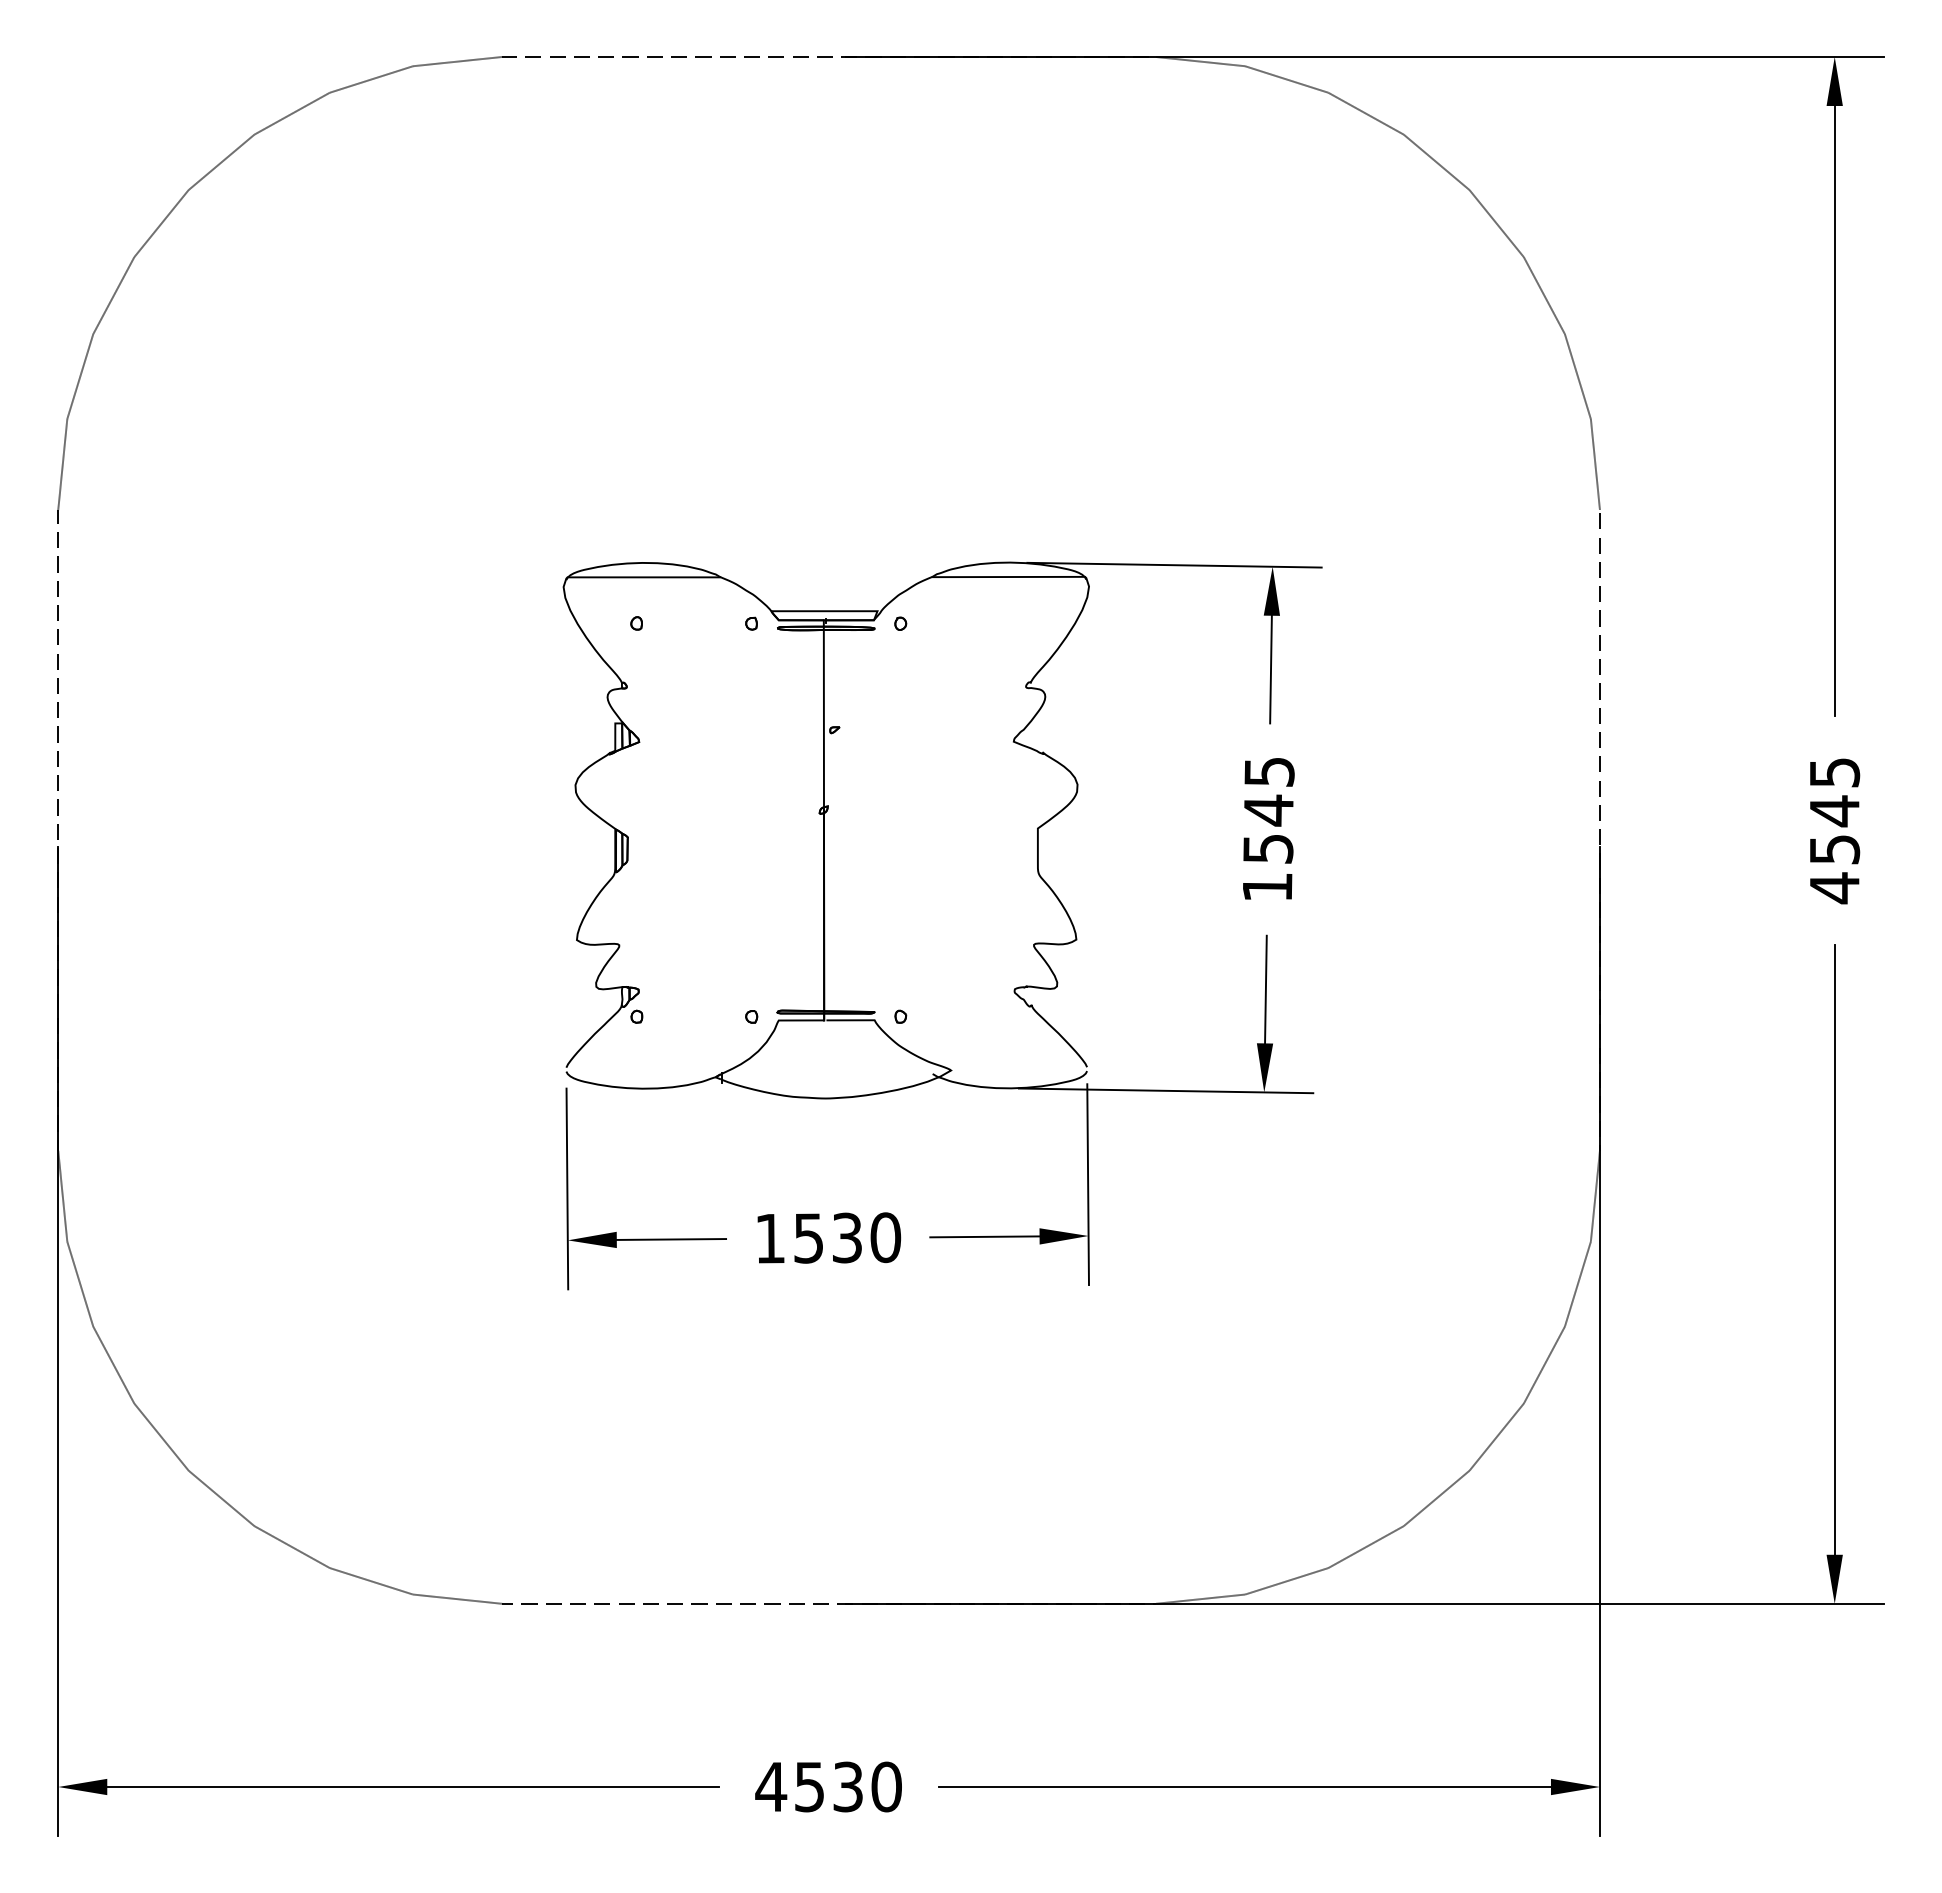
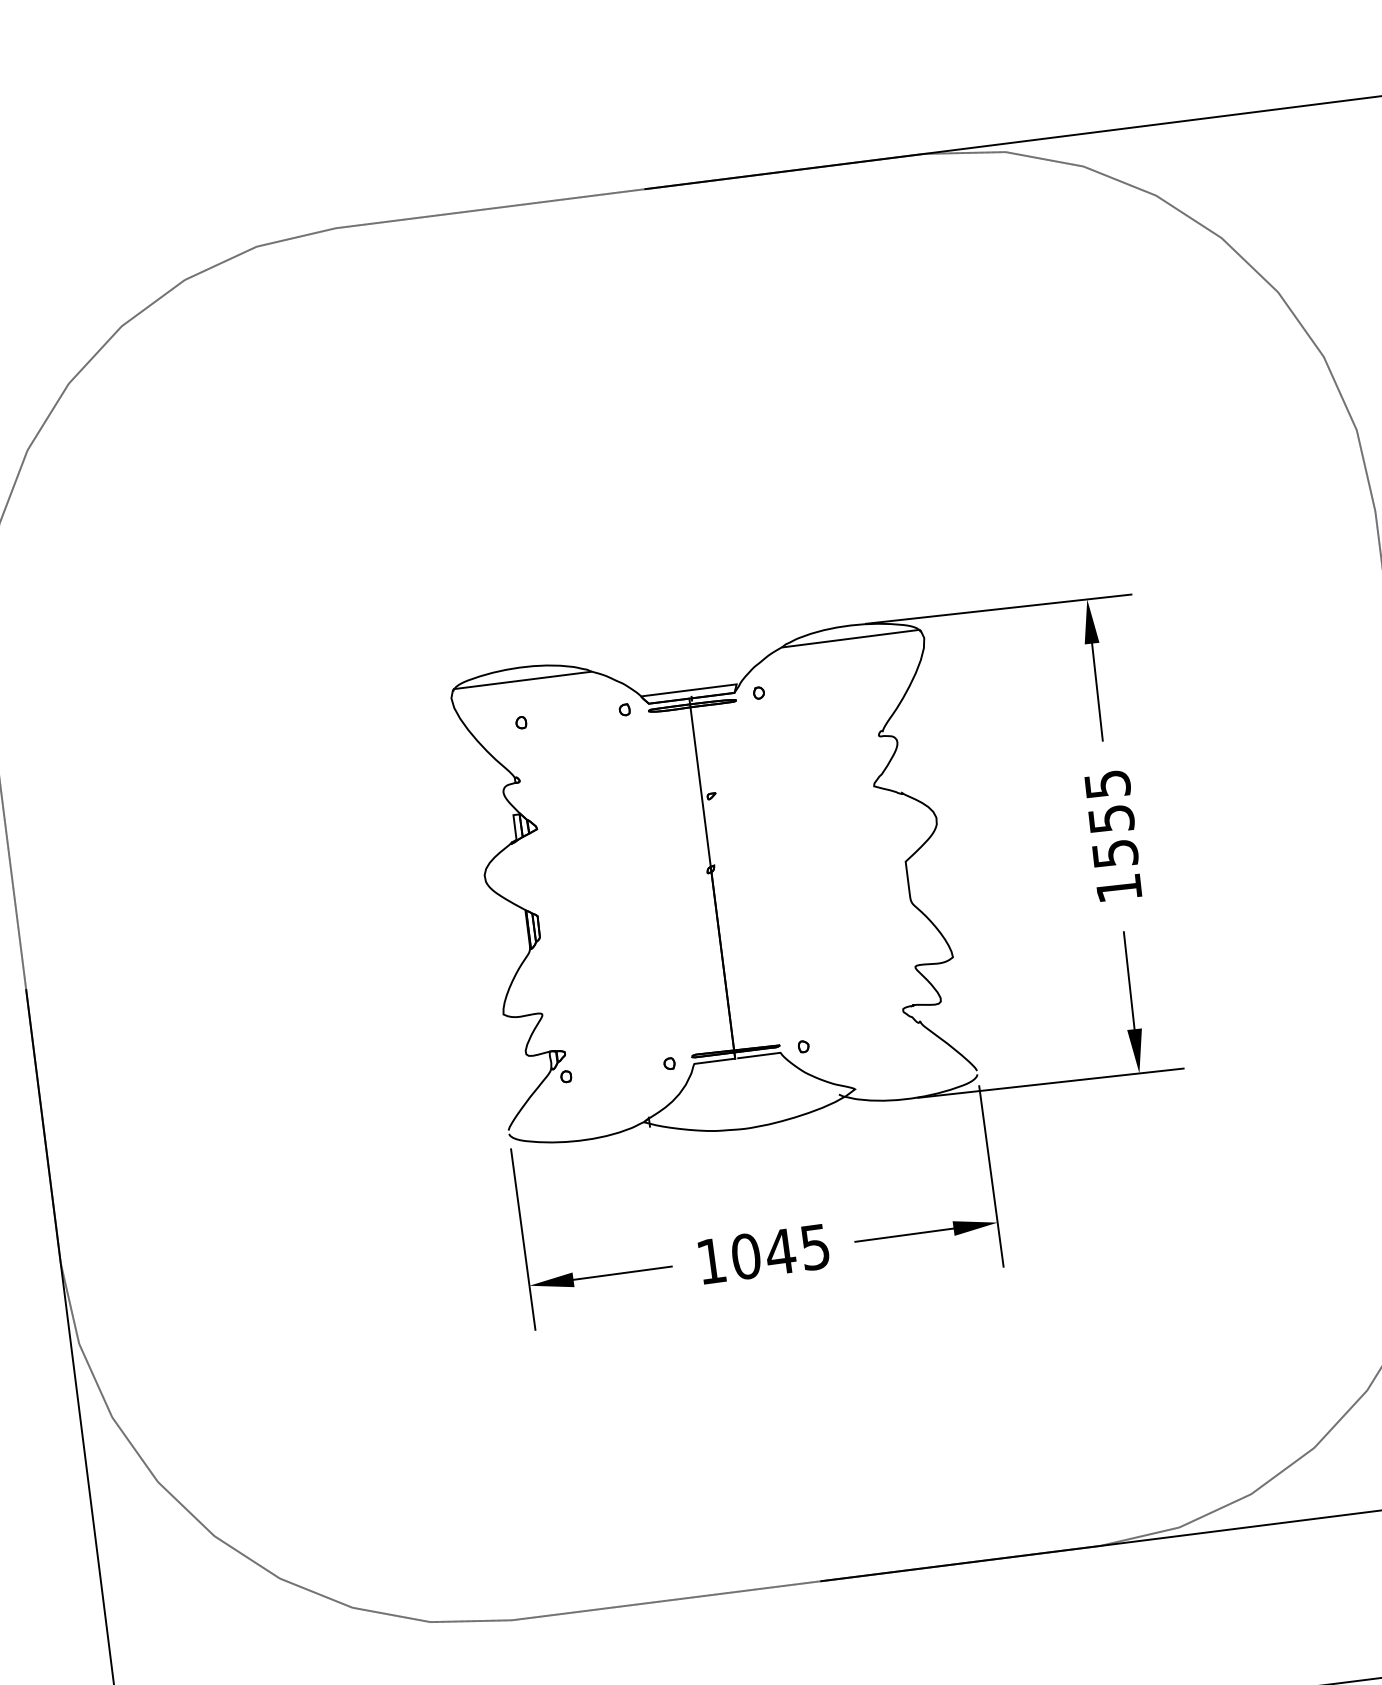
text: (1269, 810) -> (1112, 819), 1545 -> 1555
text: (847, 1237) -> (780, 1251), 1530 -> 1045

